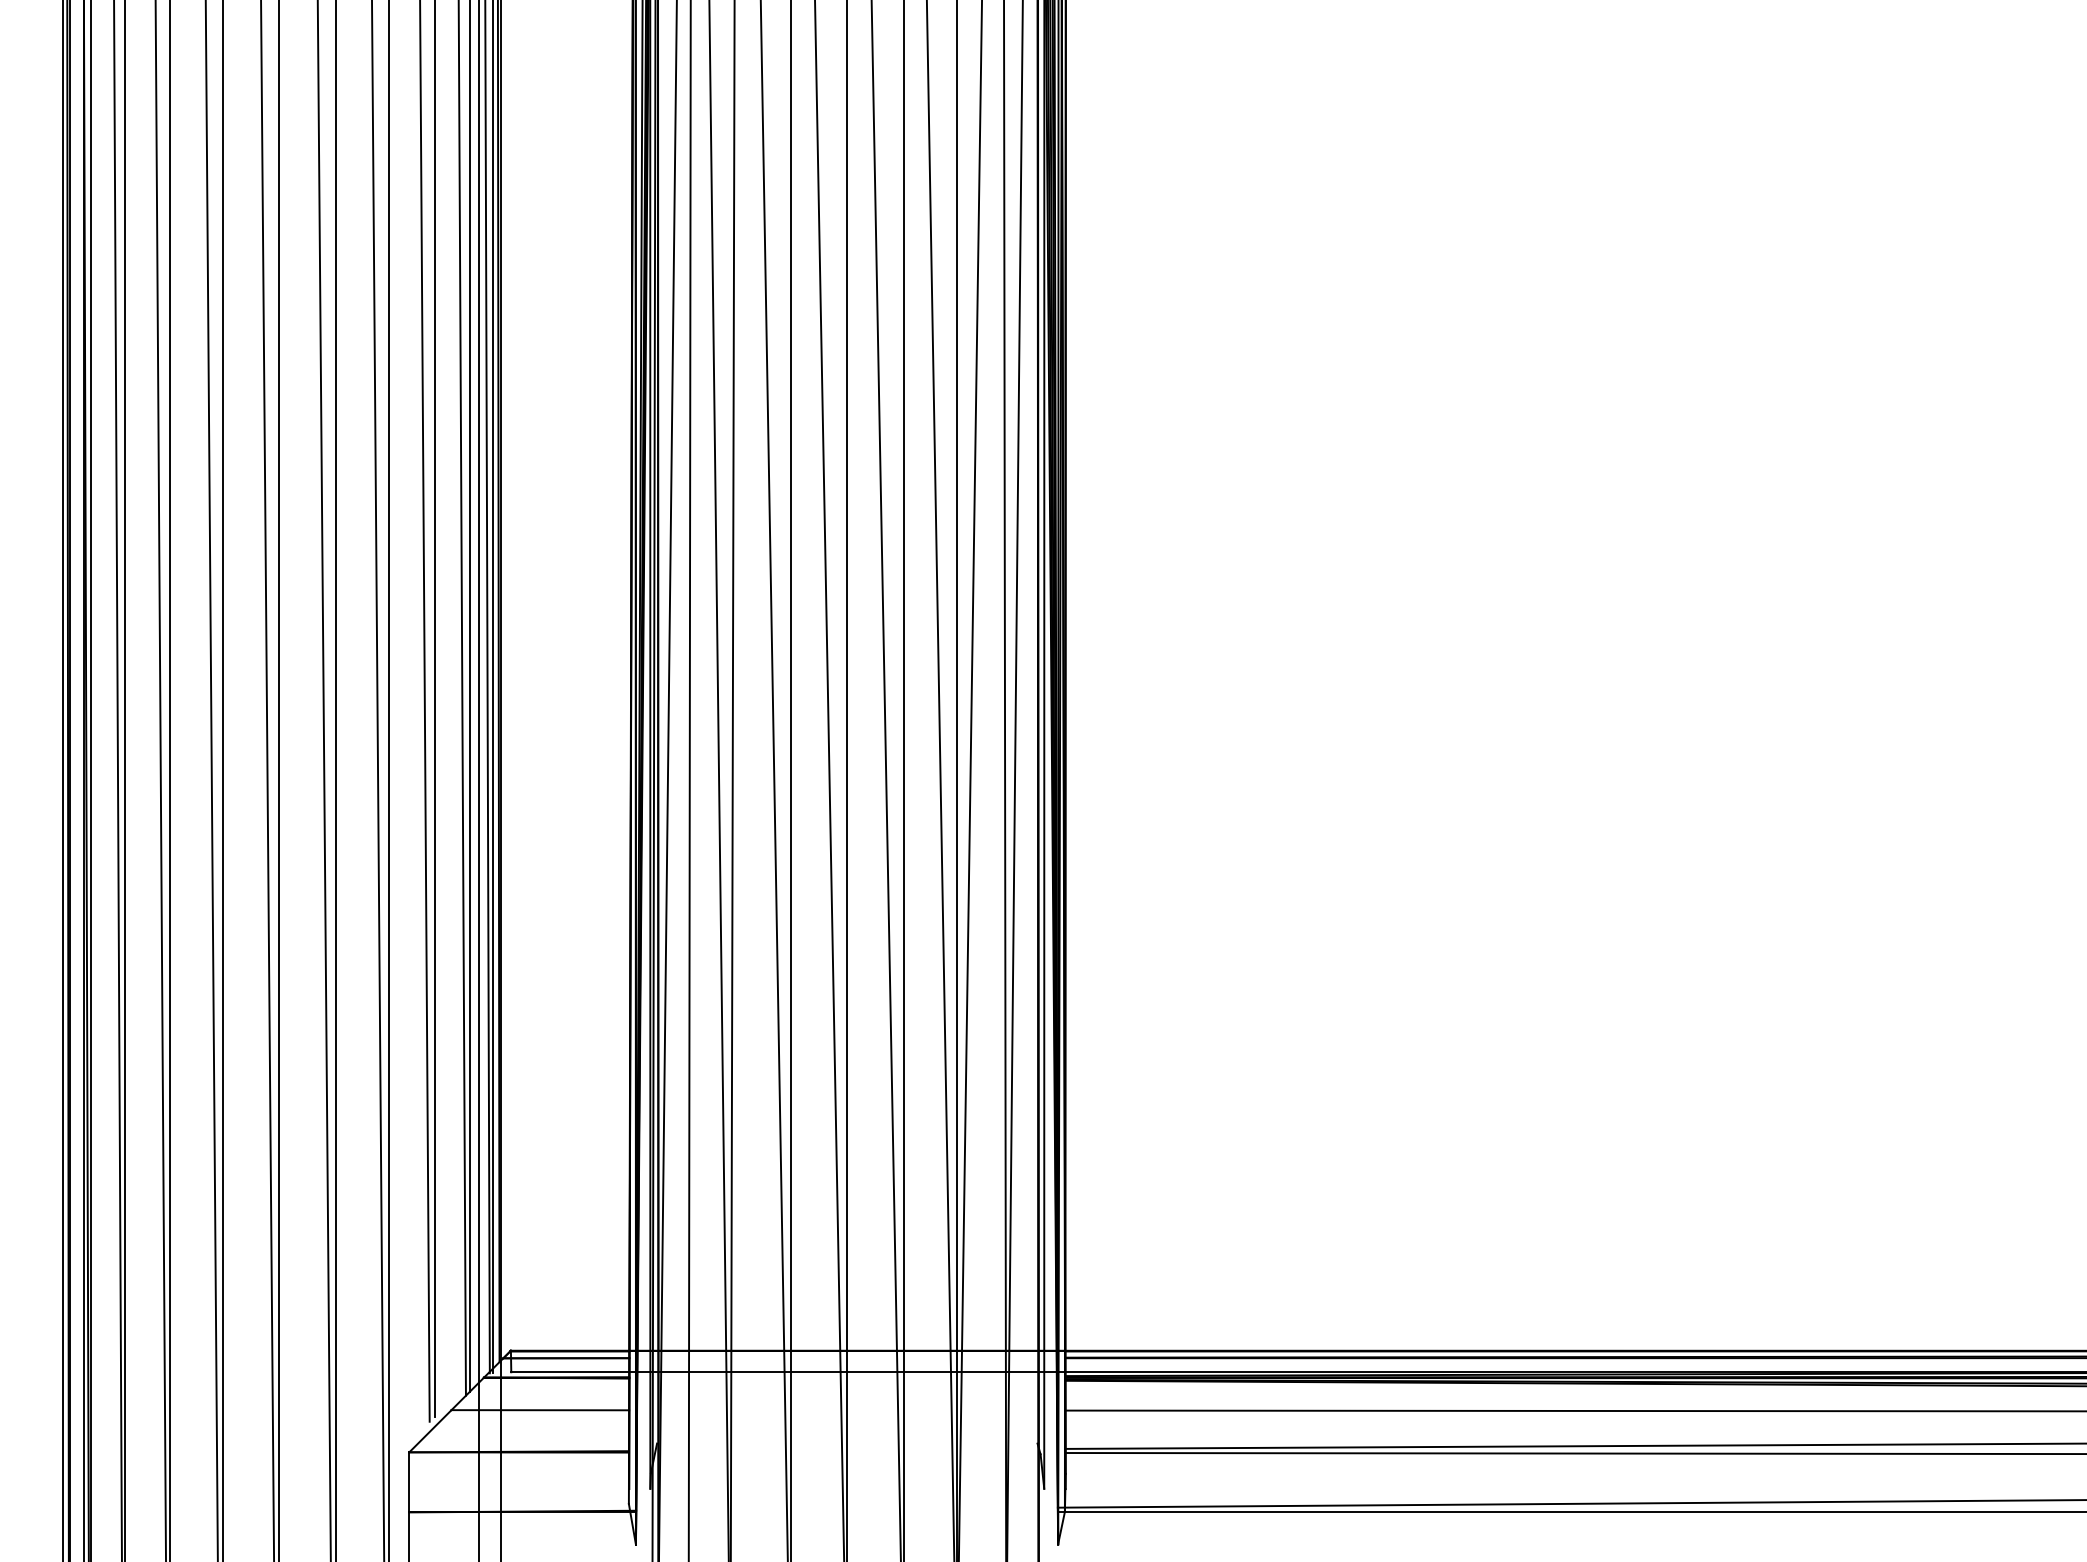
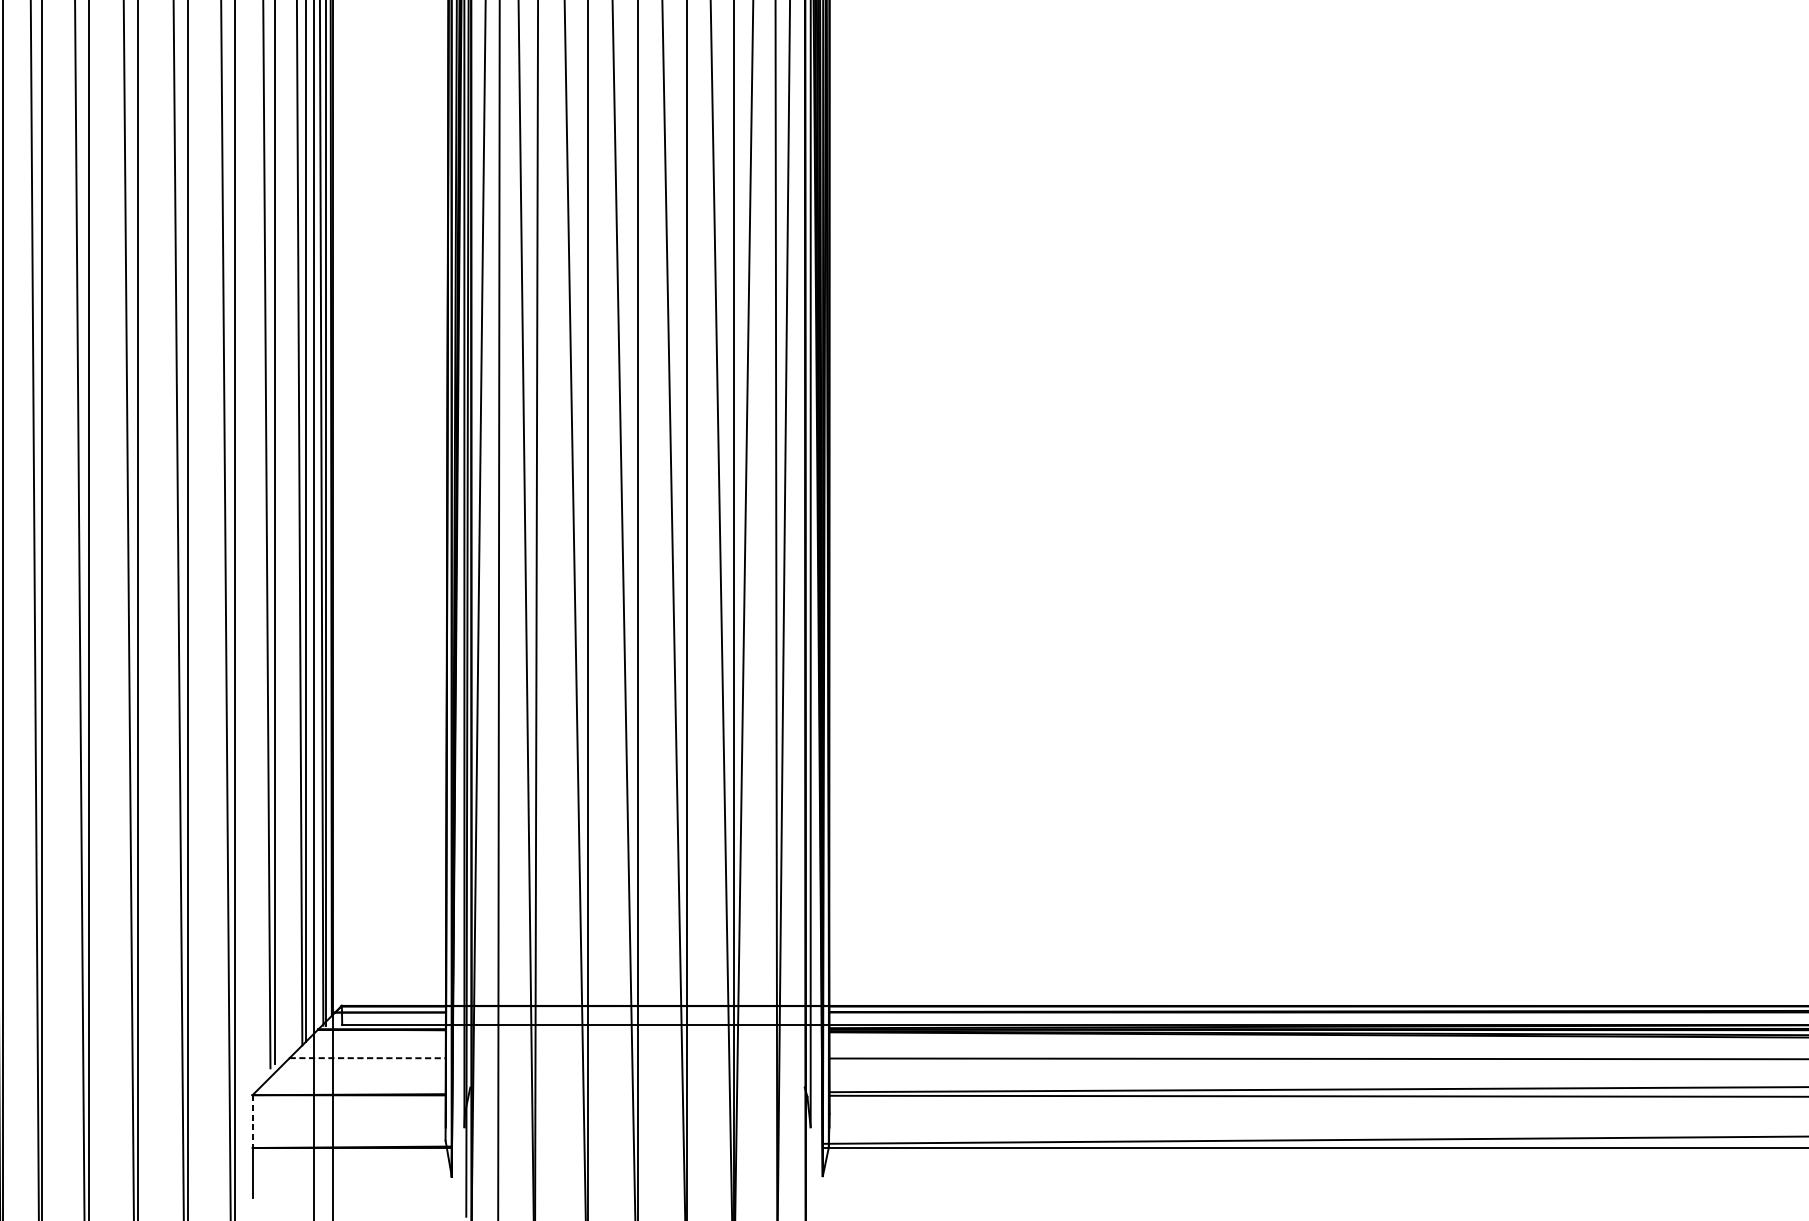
line: (540, 1410) -> (367, 1058), solid -> dashed
line: (409, 1482) -> (252, 1121), solid -> dashed

